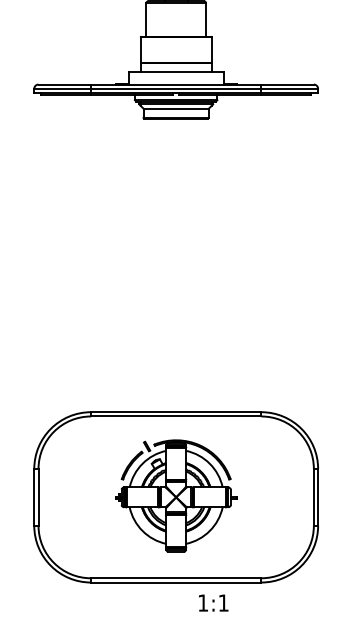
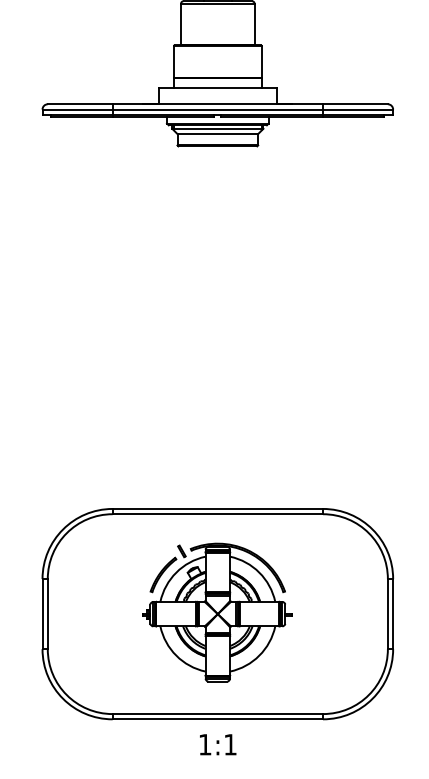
text: (213, 602) -> (218, 744), moved

